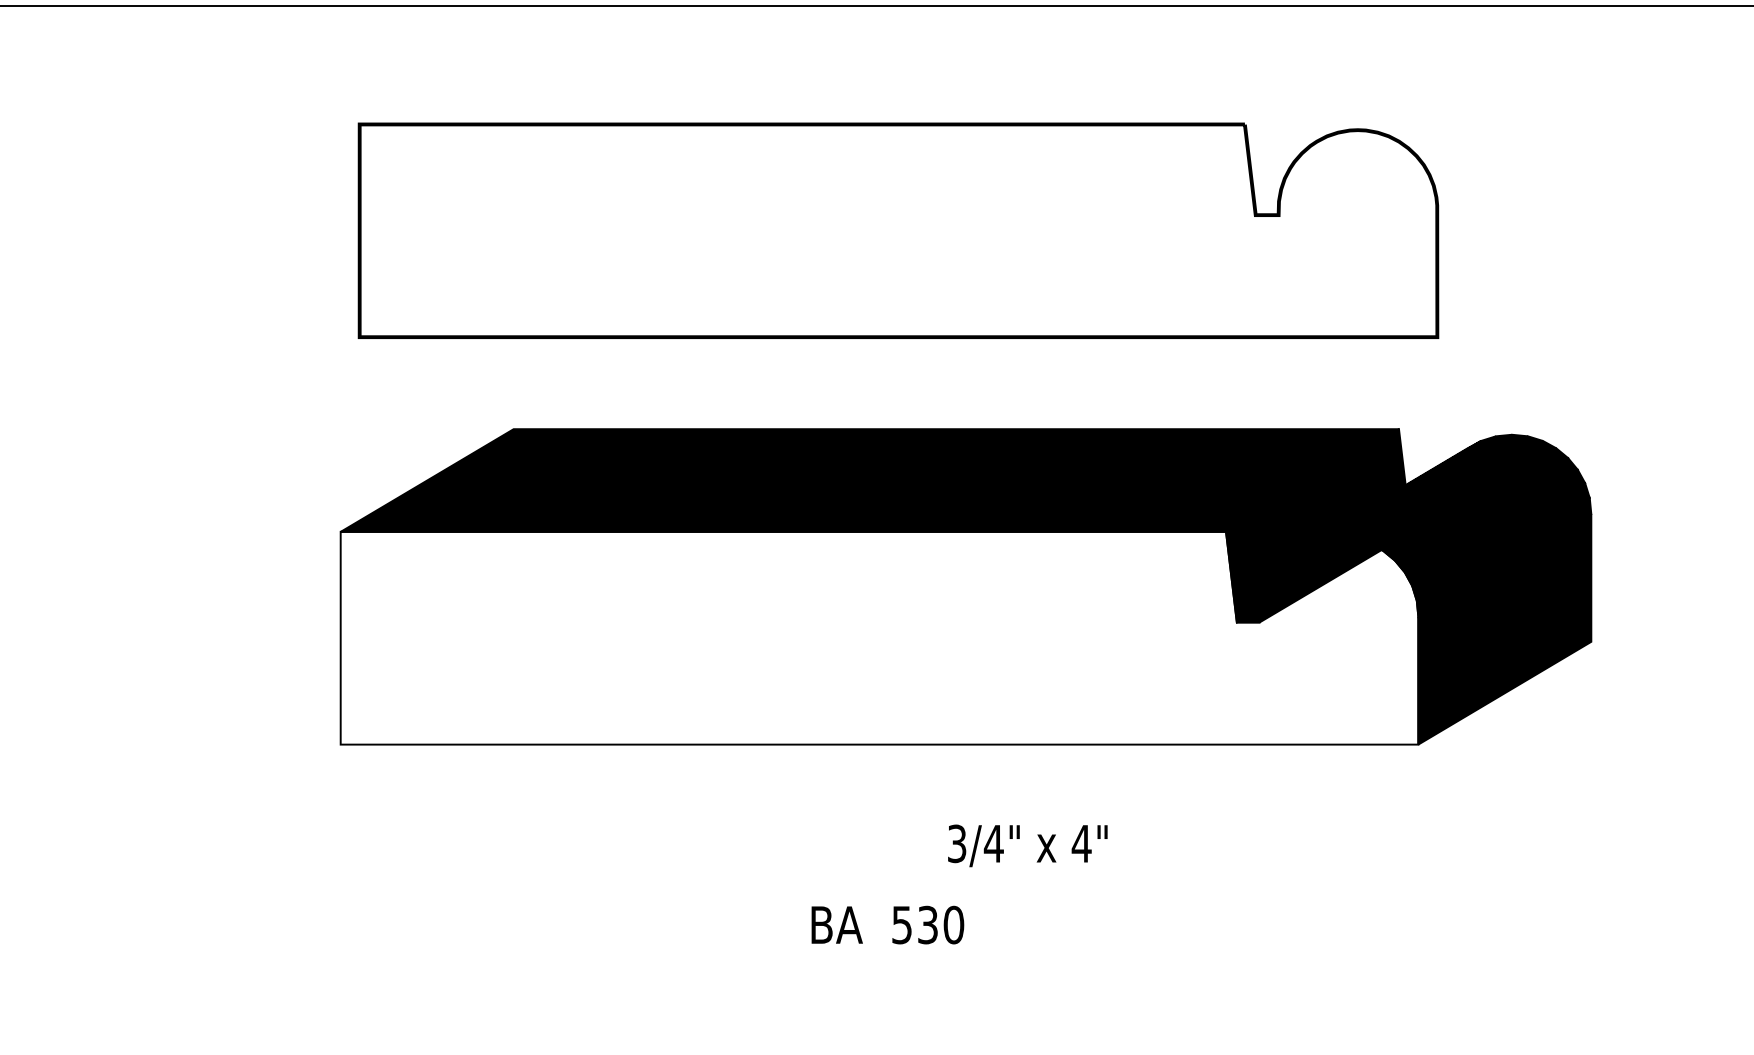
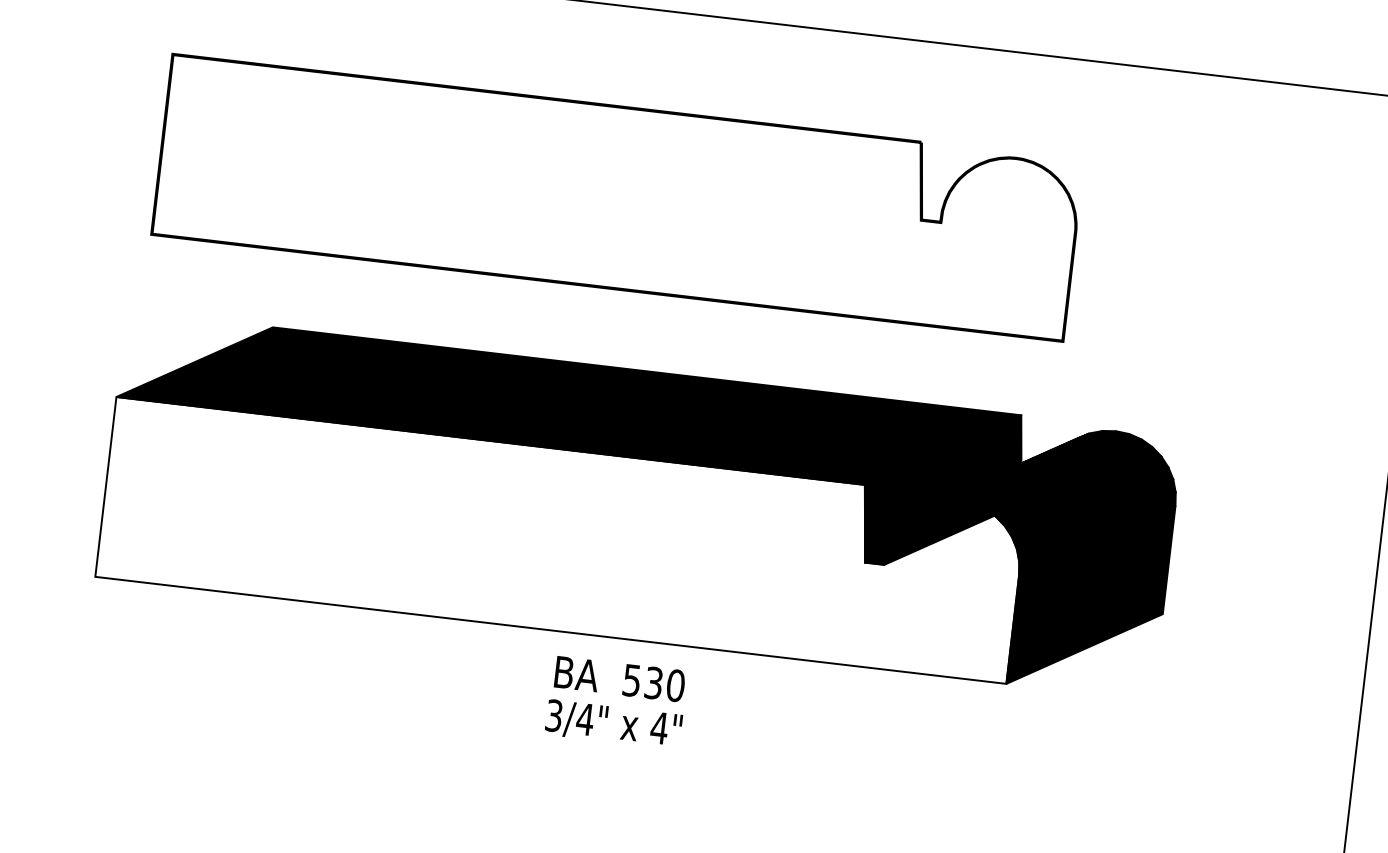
text: (1027, 845) -> (613, 724), moved
text: (887, 924) -> (619, 678), moved

